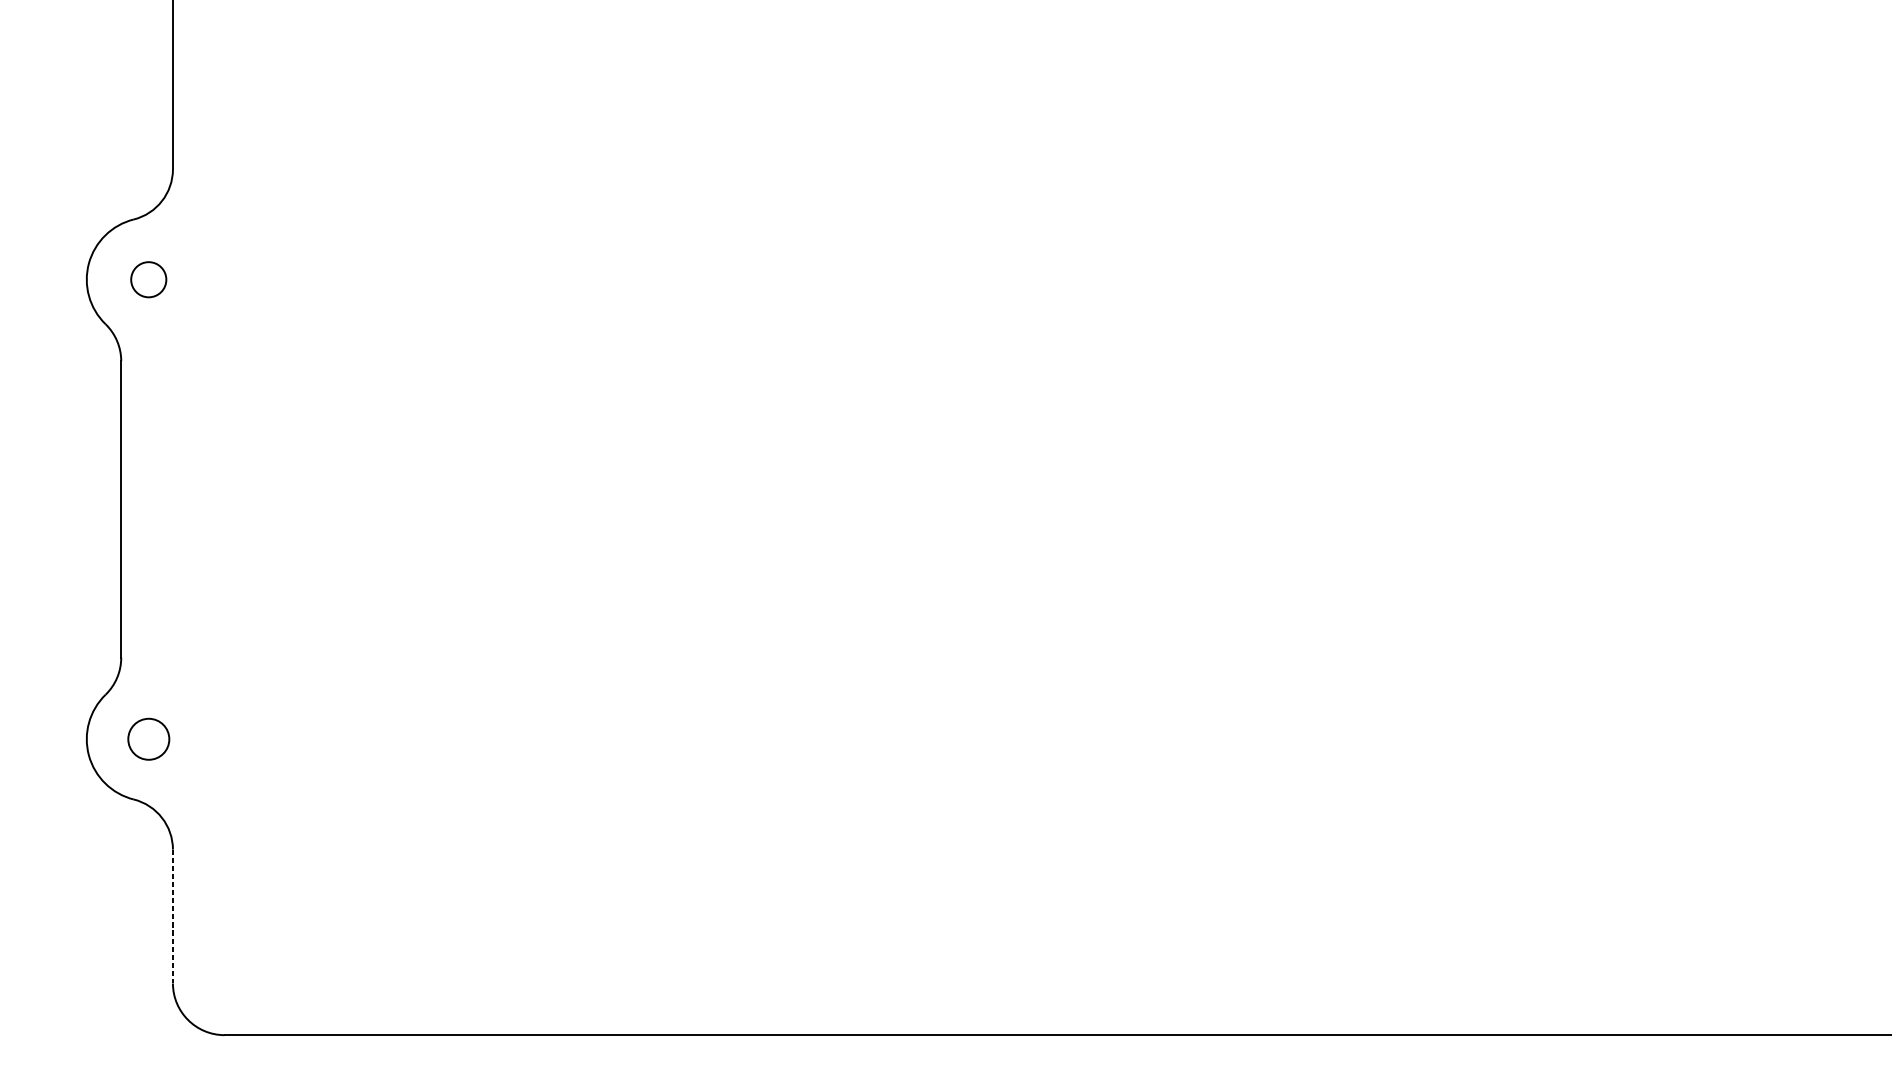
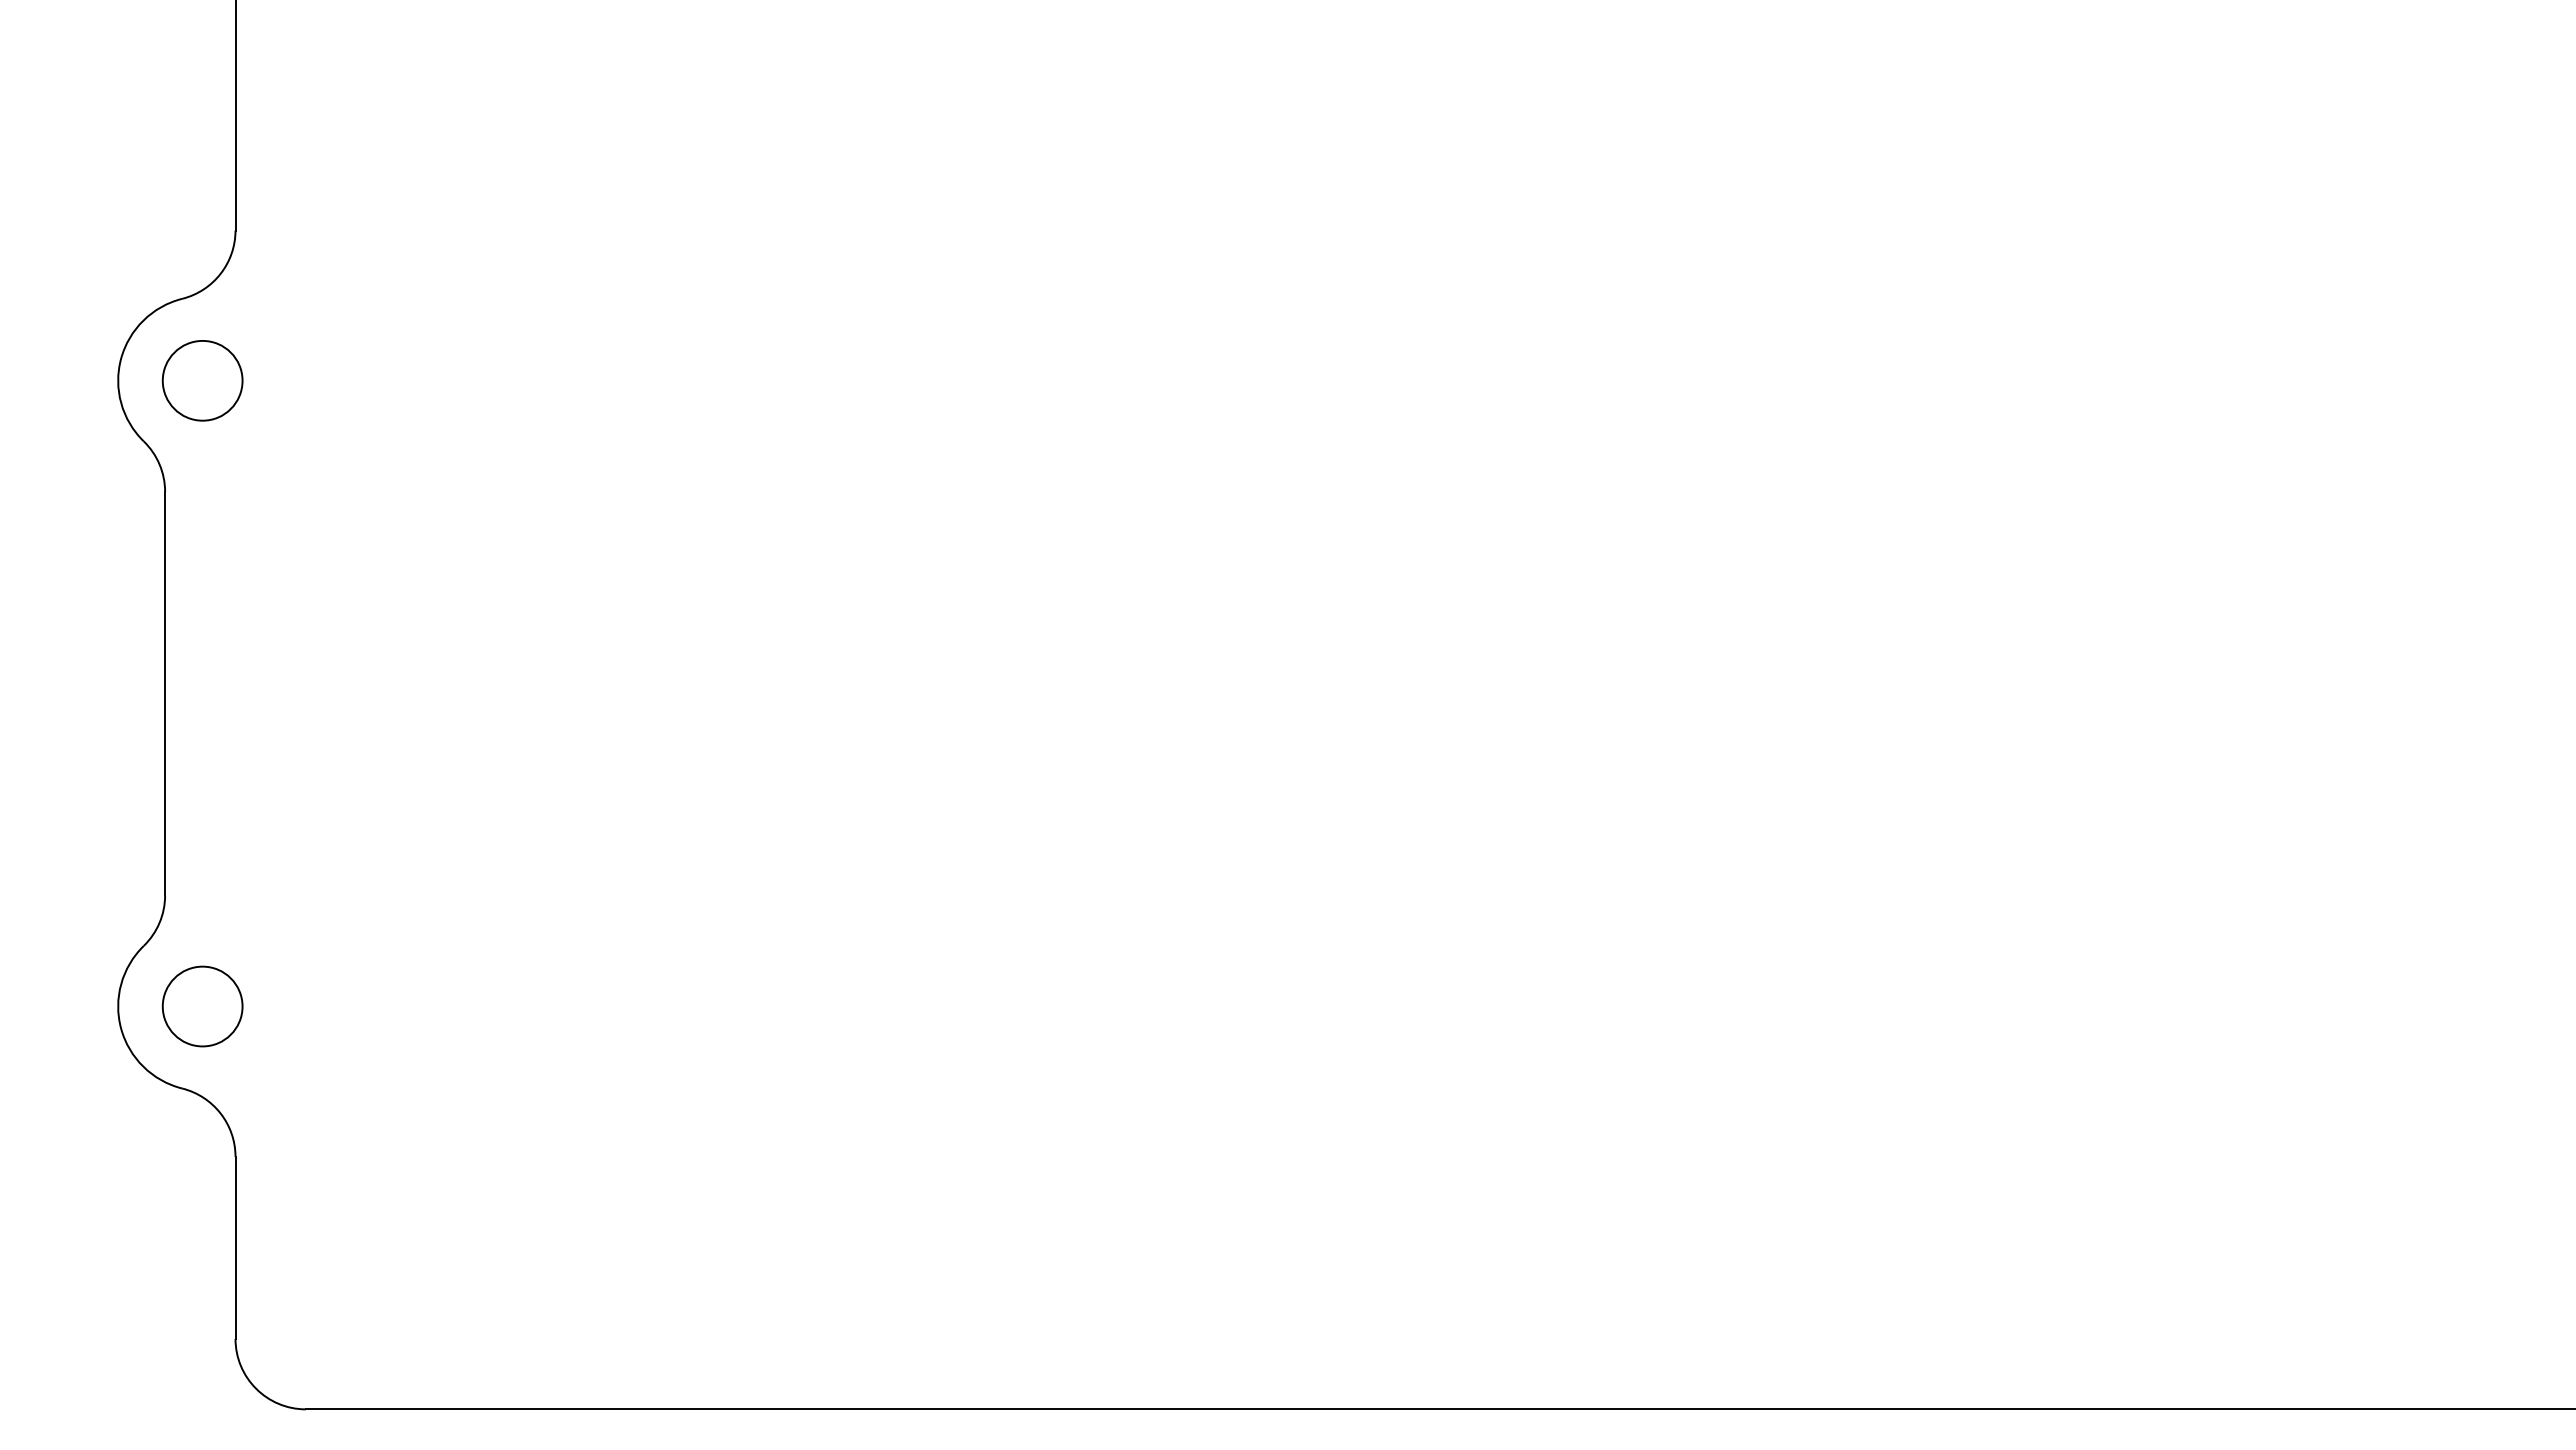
circle: (148, 279) -> (202, 380), size x1.67
circle: (148, 739) -> (202, 1006), size x1.43
line: (172, 917) -> (235, 1248), dashed -> solid

